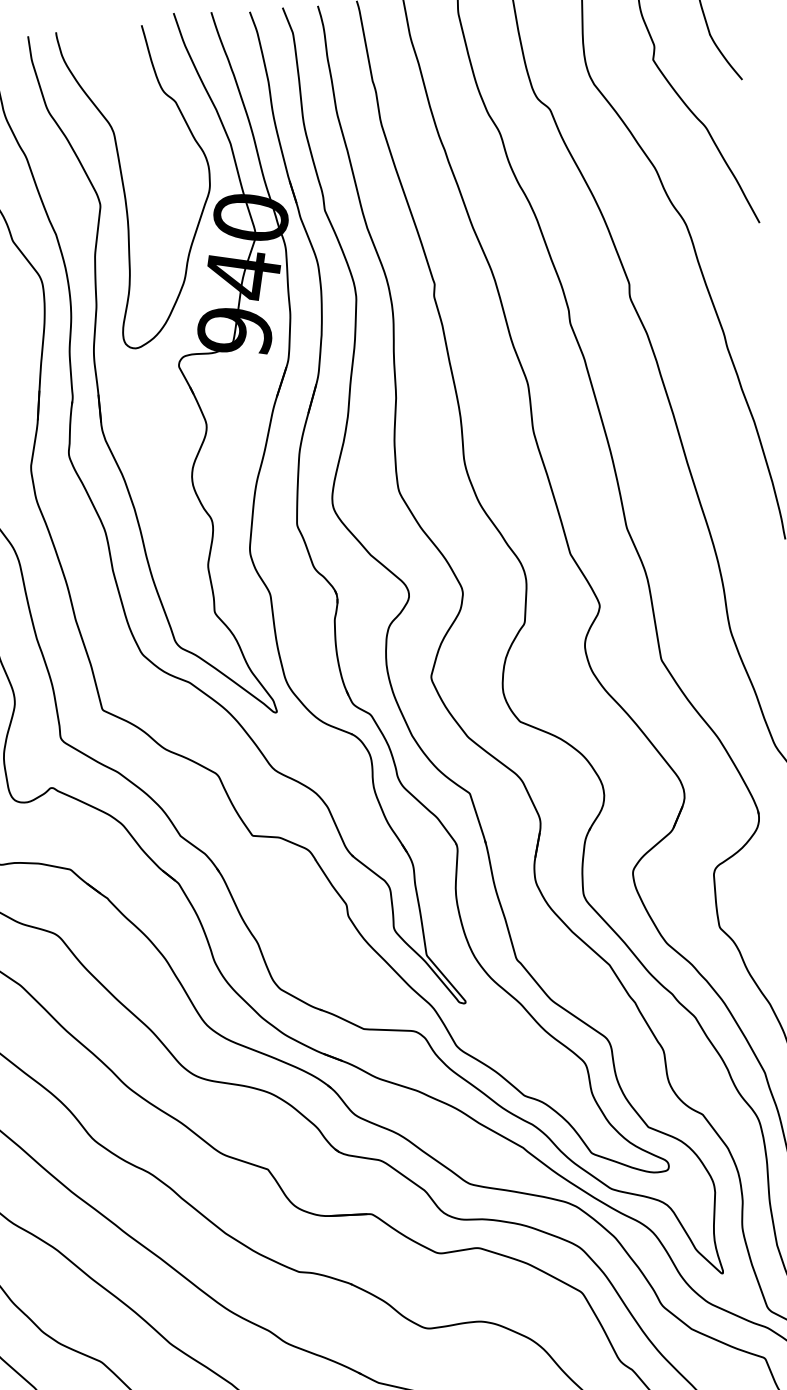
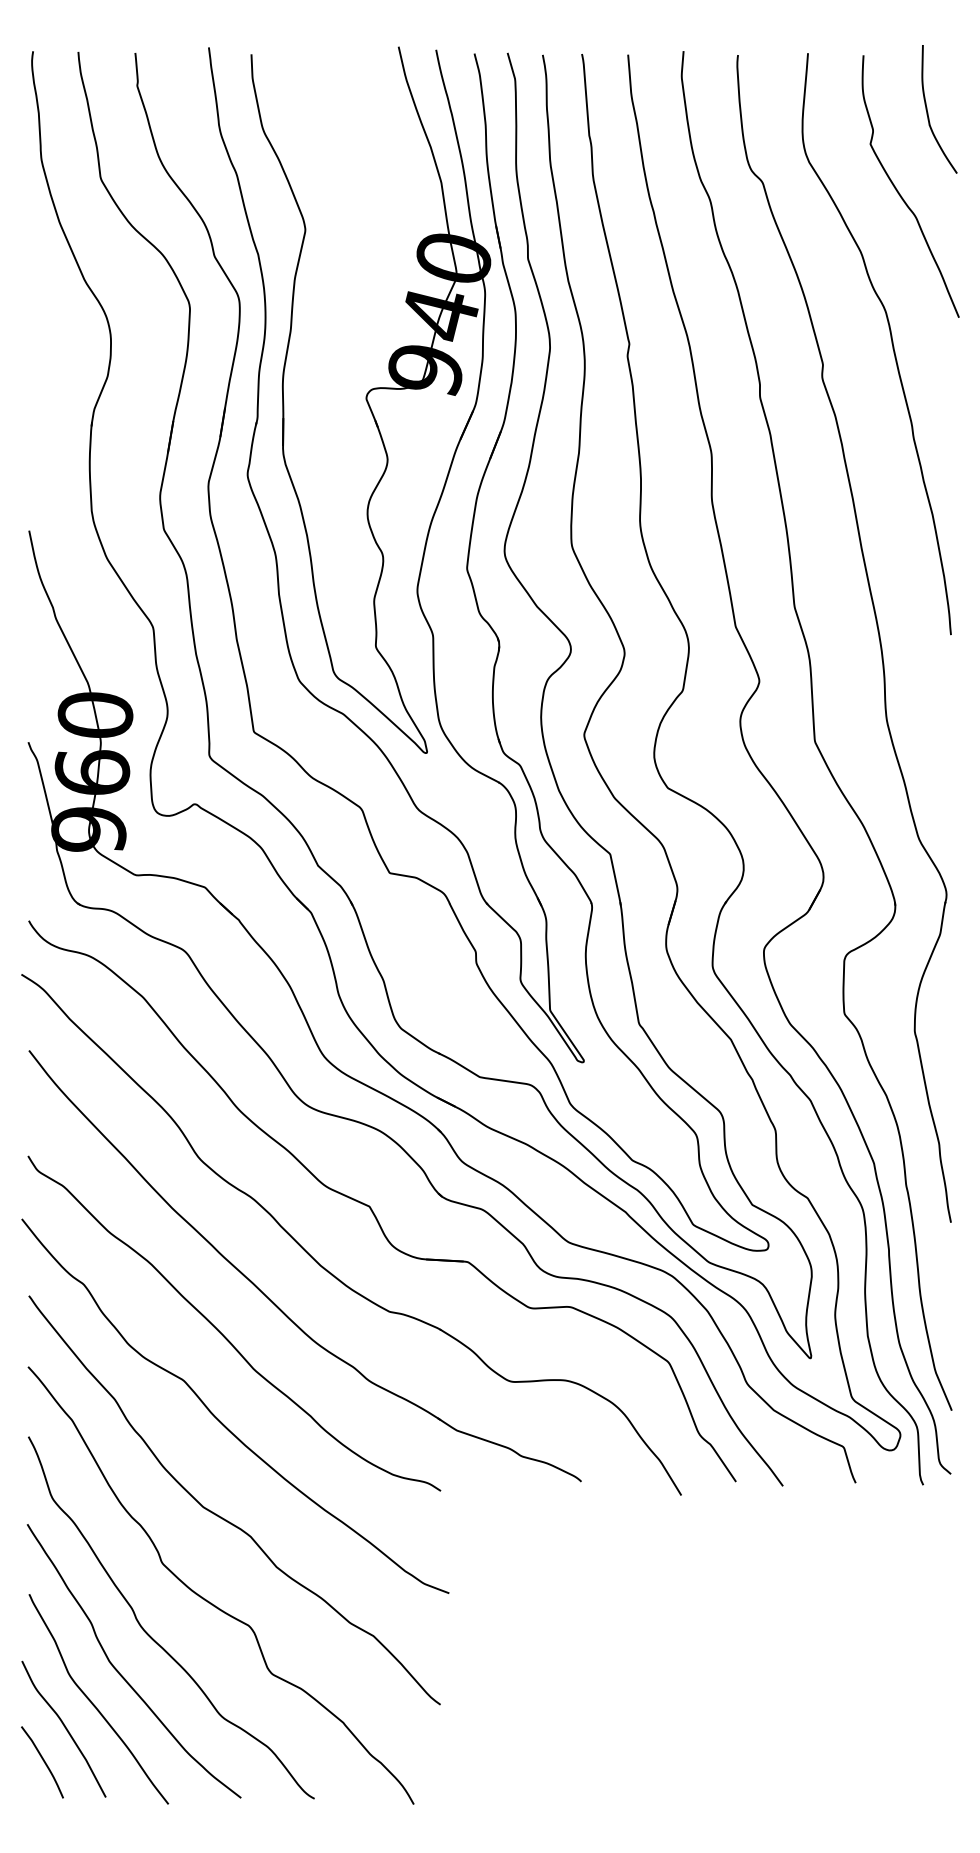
curve: (124, 187) -> (331, 214), removed

